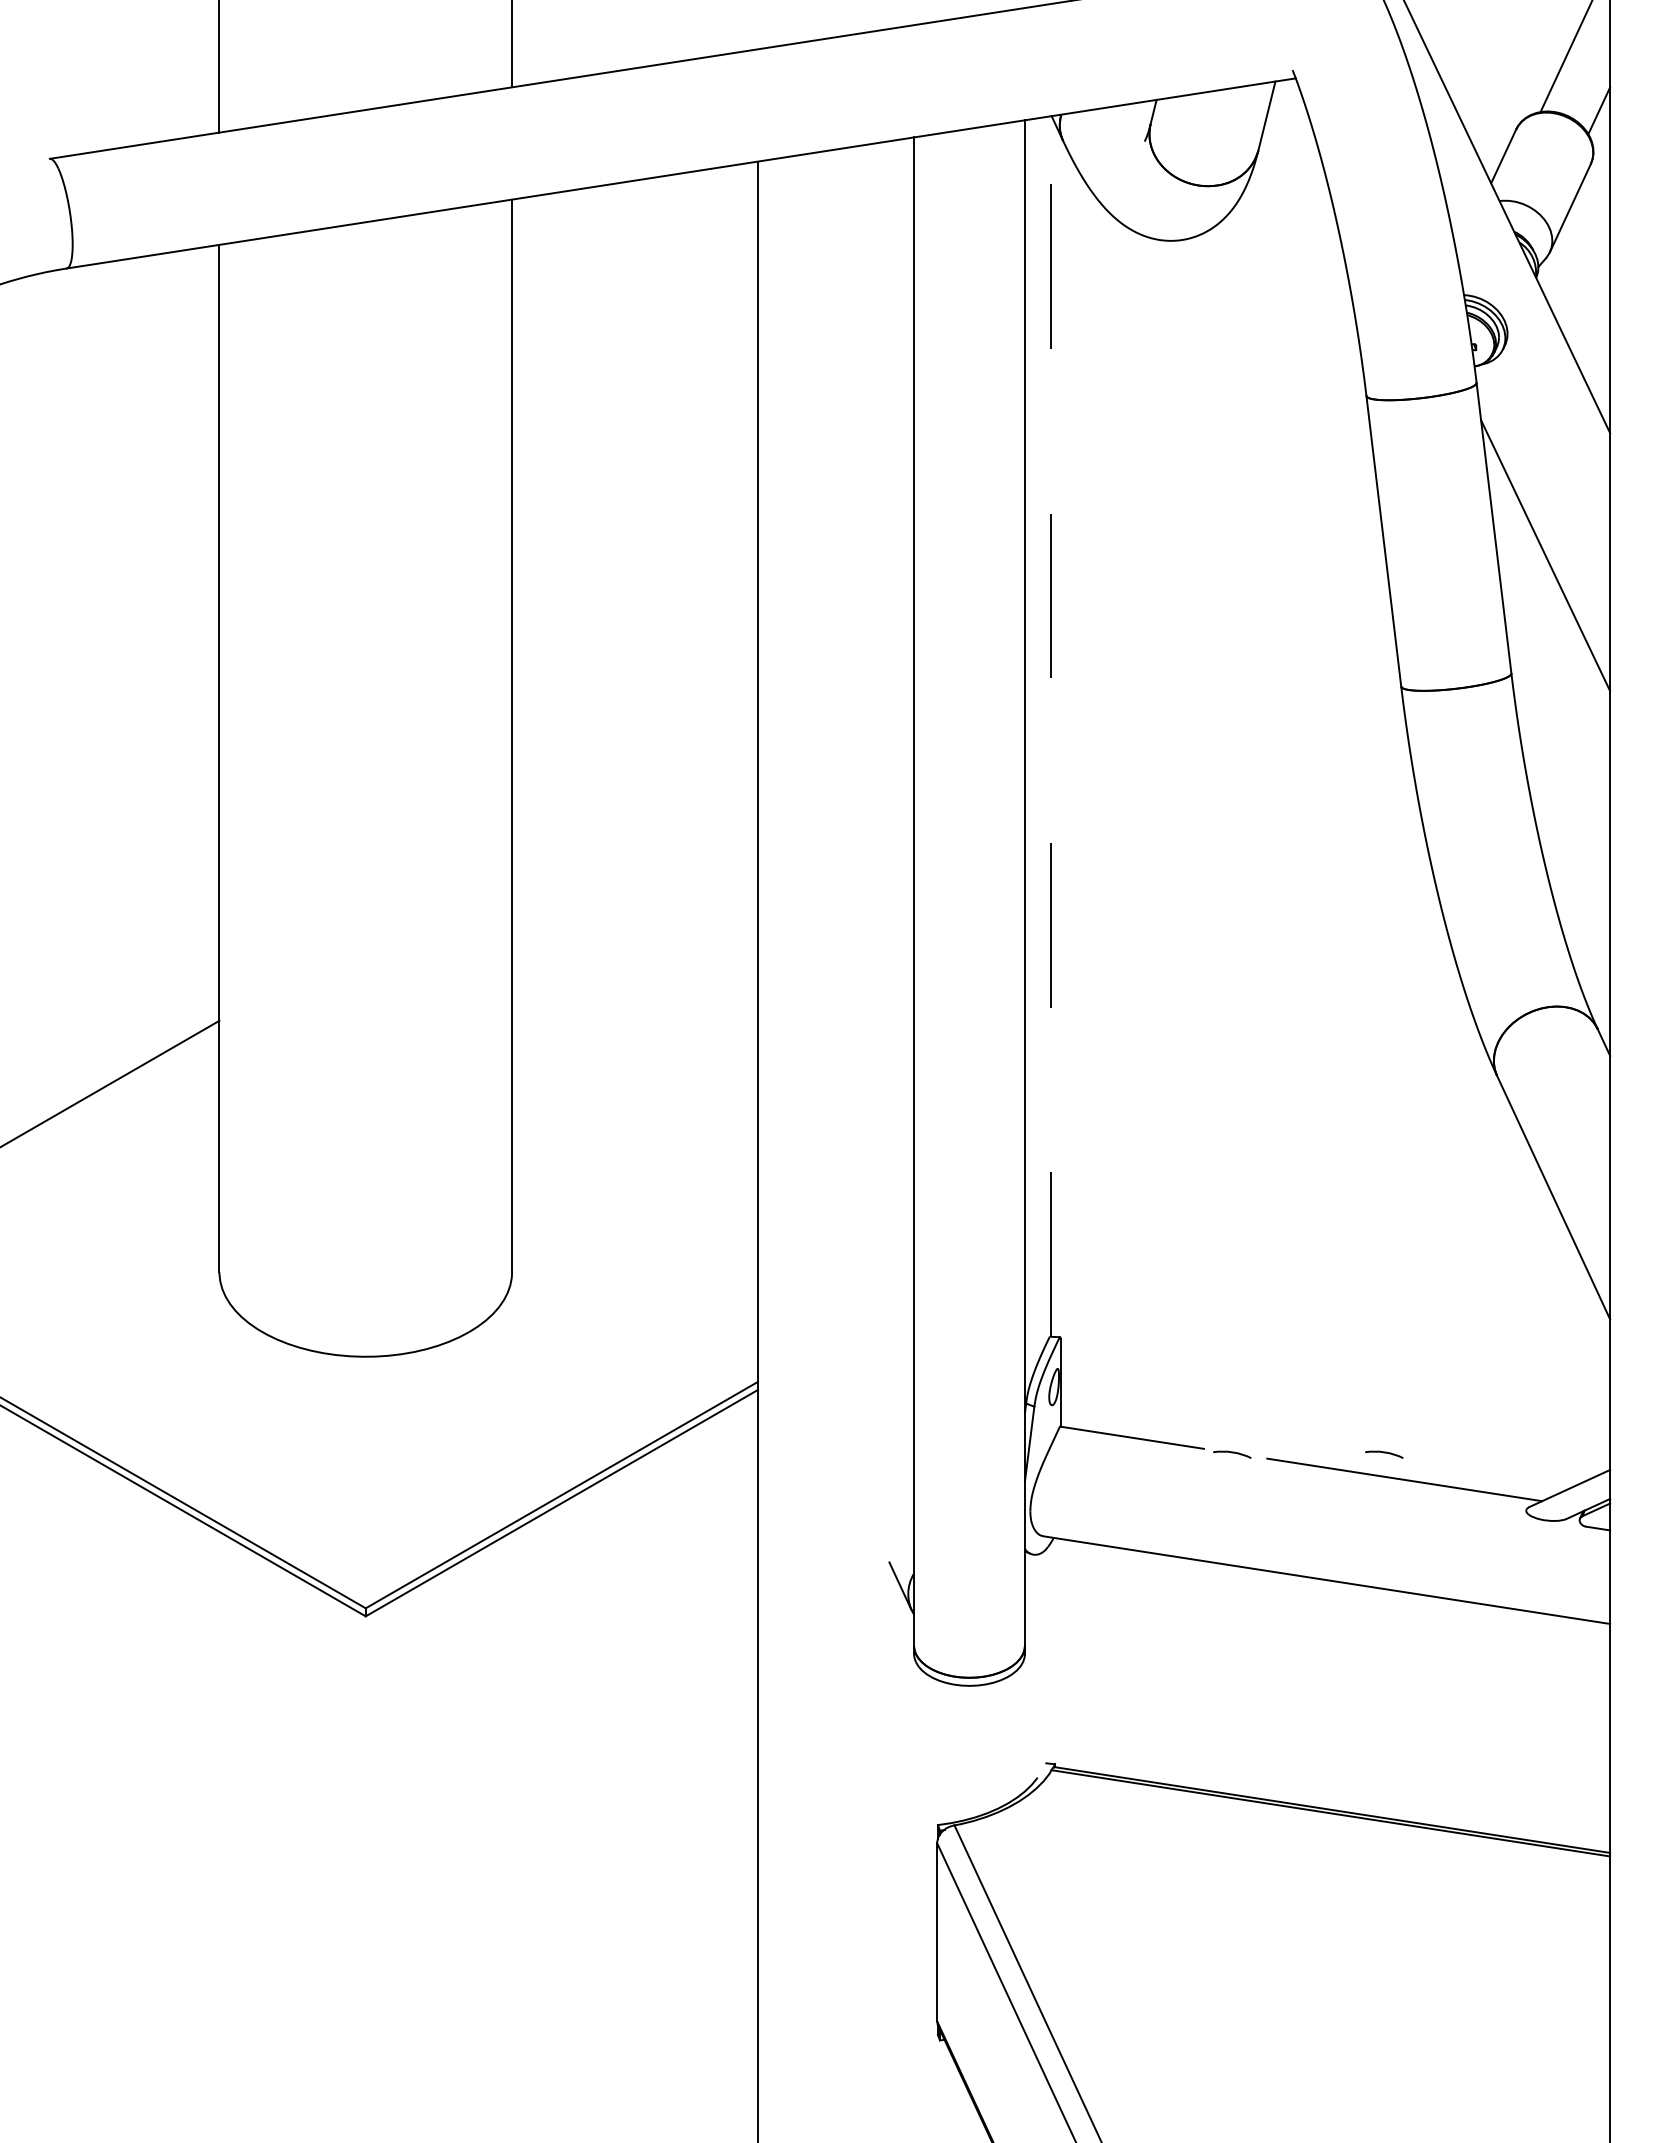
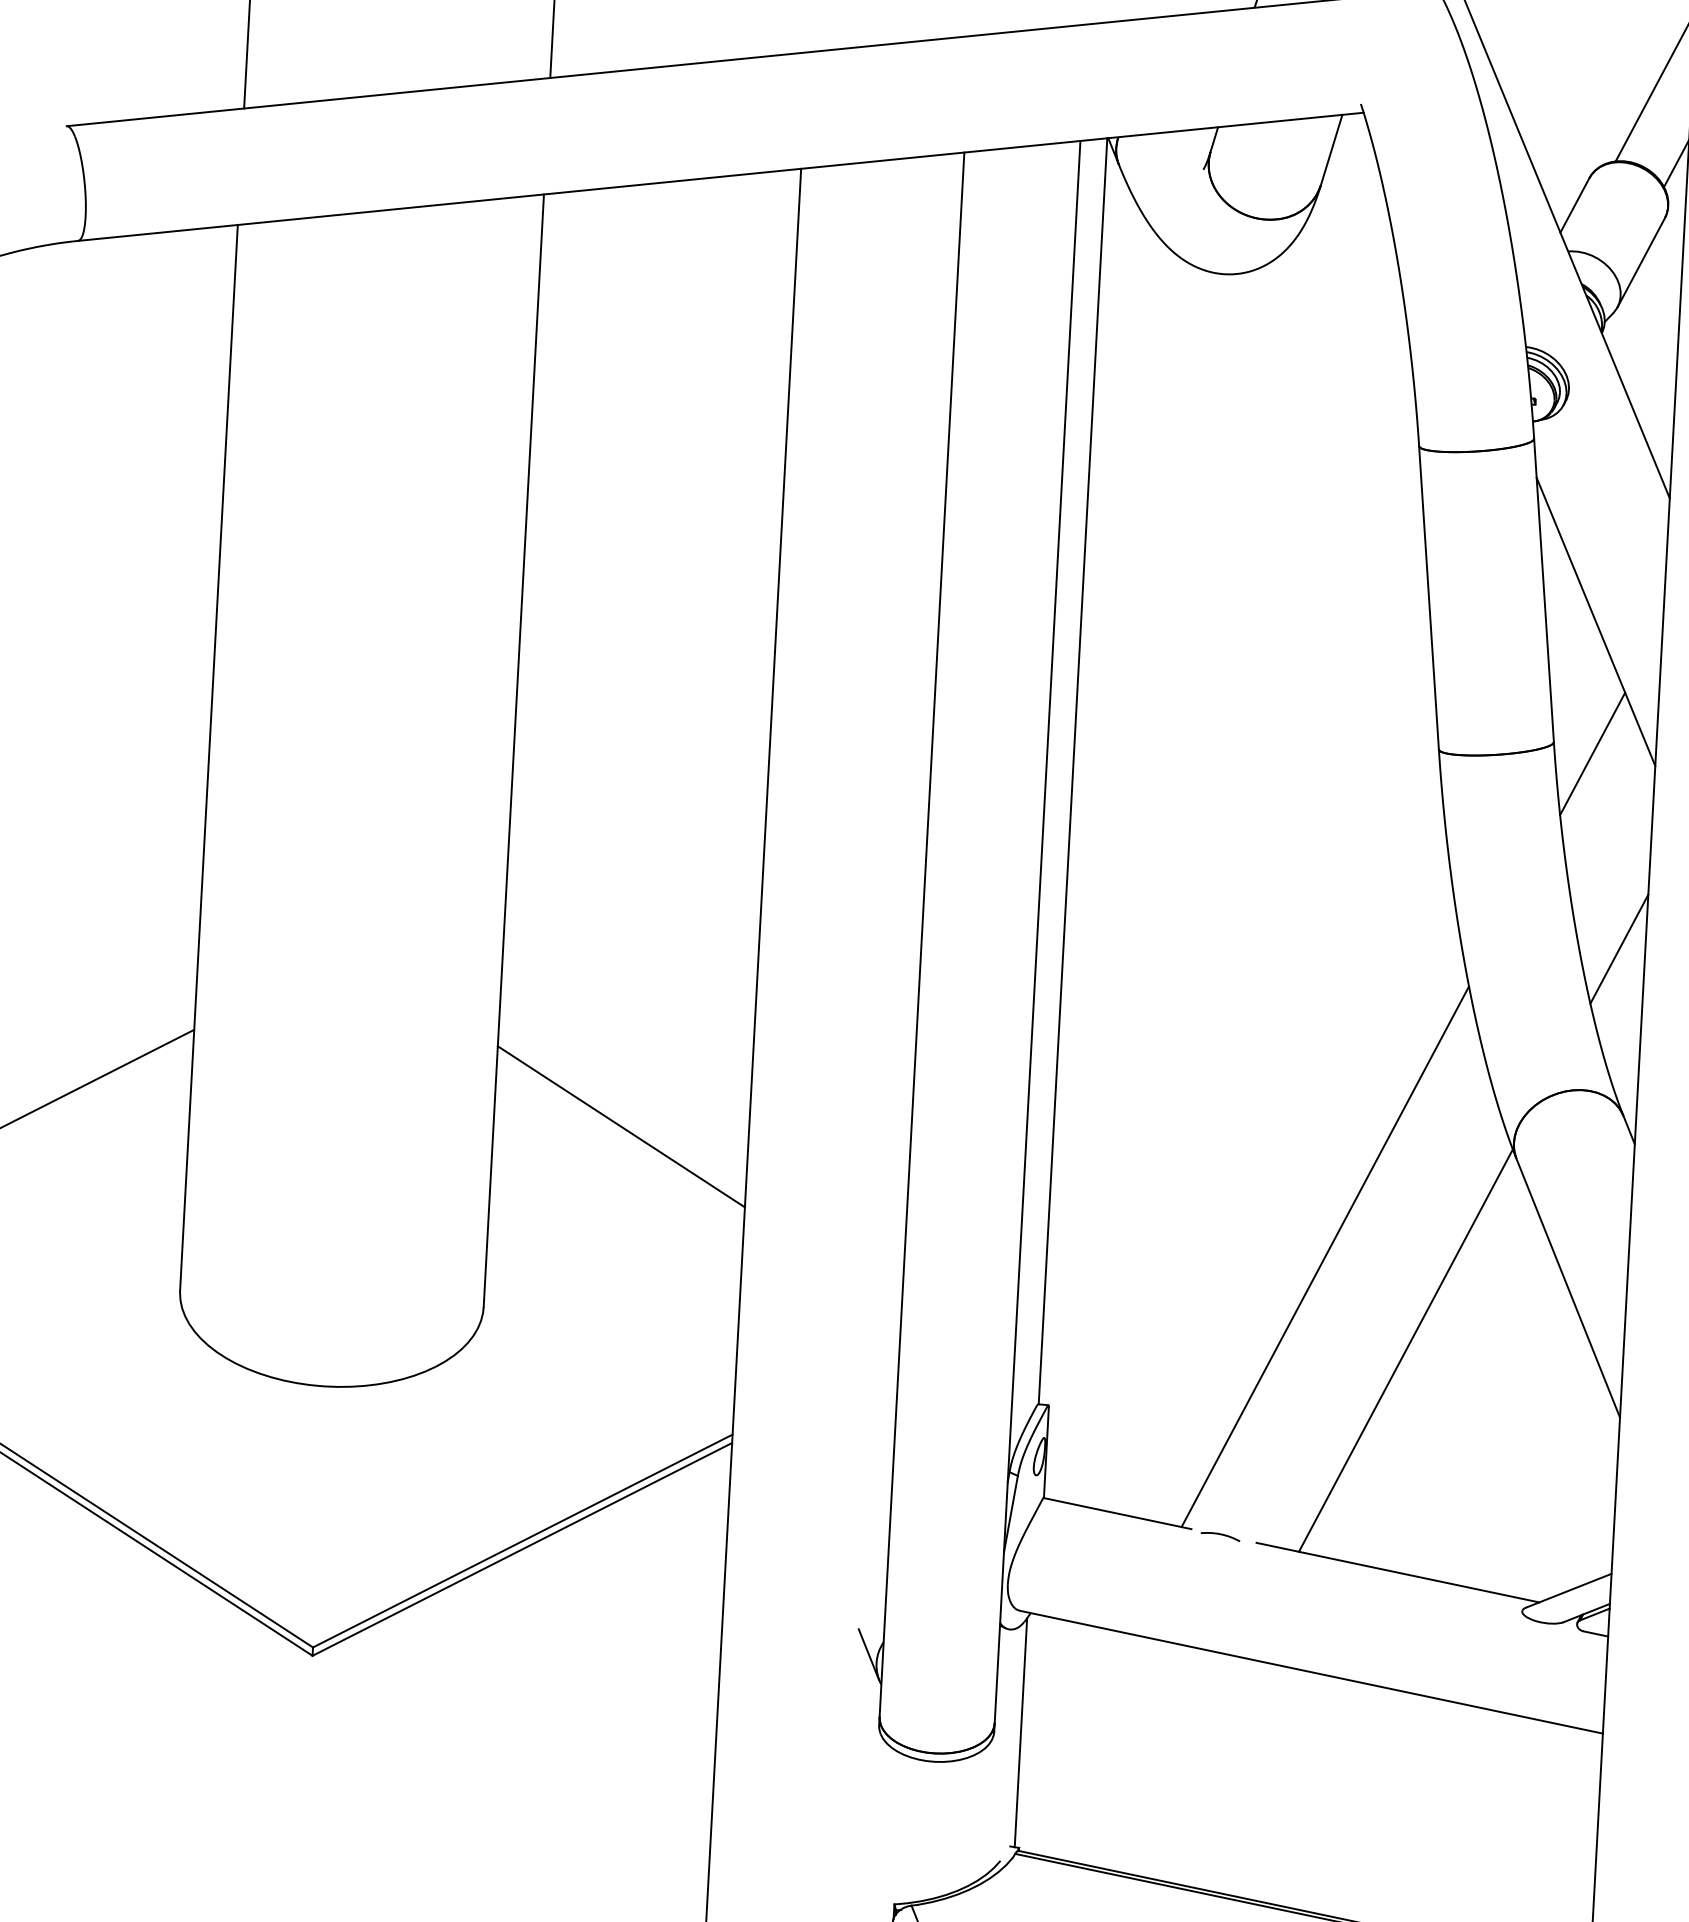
line: (1549, 682) -> (1592, 753), added
line: (1050, 726) -> (1072, 771), dashed -> solid
line: (1585, 868) -> (1619, 948), added
line: (635, 1091) -> (621, 1126), added
line: (1318, 1179) -> (1325, 1256), added
line: (1400, 1266) -> (1405, 1351), added
arc: (1384, 1453) -> (1378, 1544), removed
line: (1050, 1653) -> (1020, 1732), added

